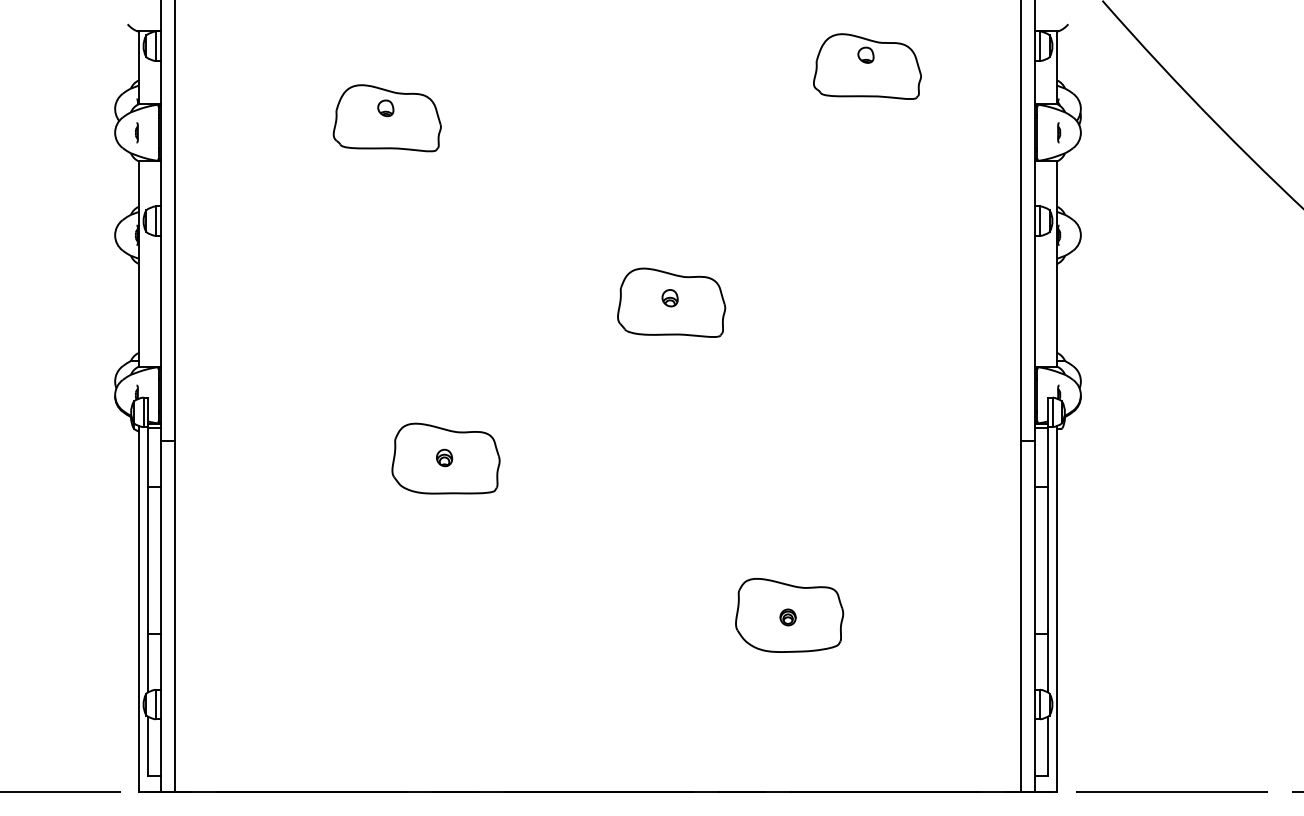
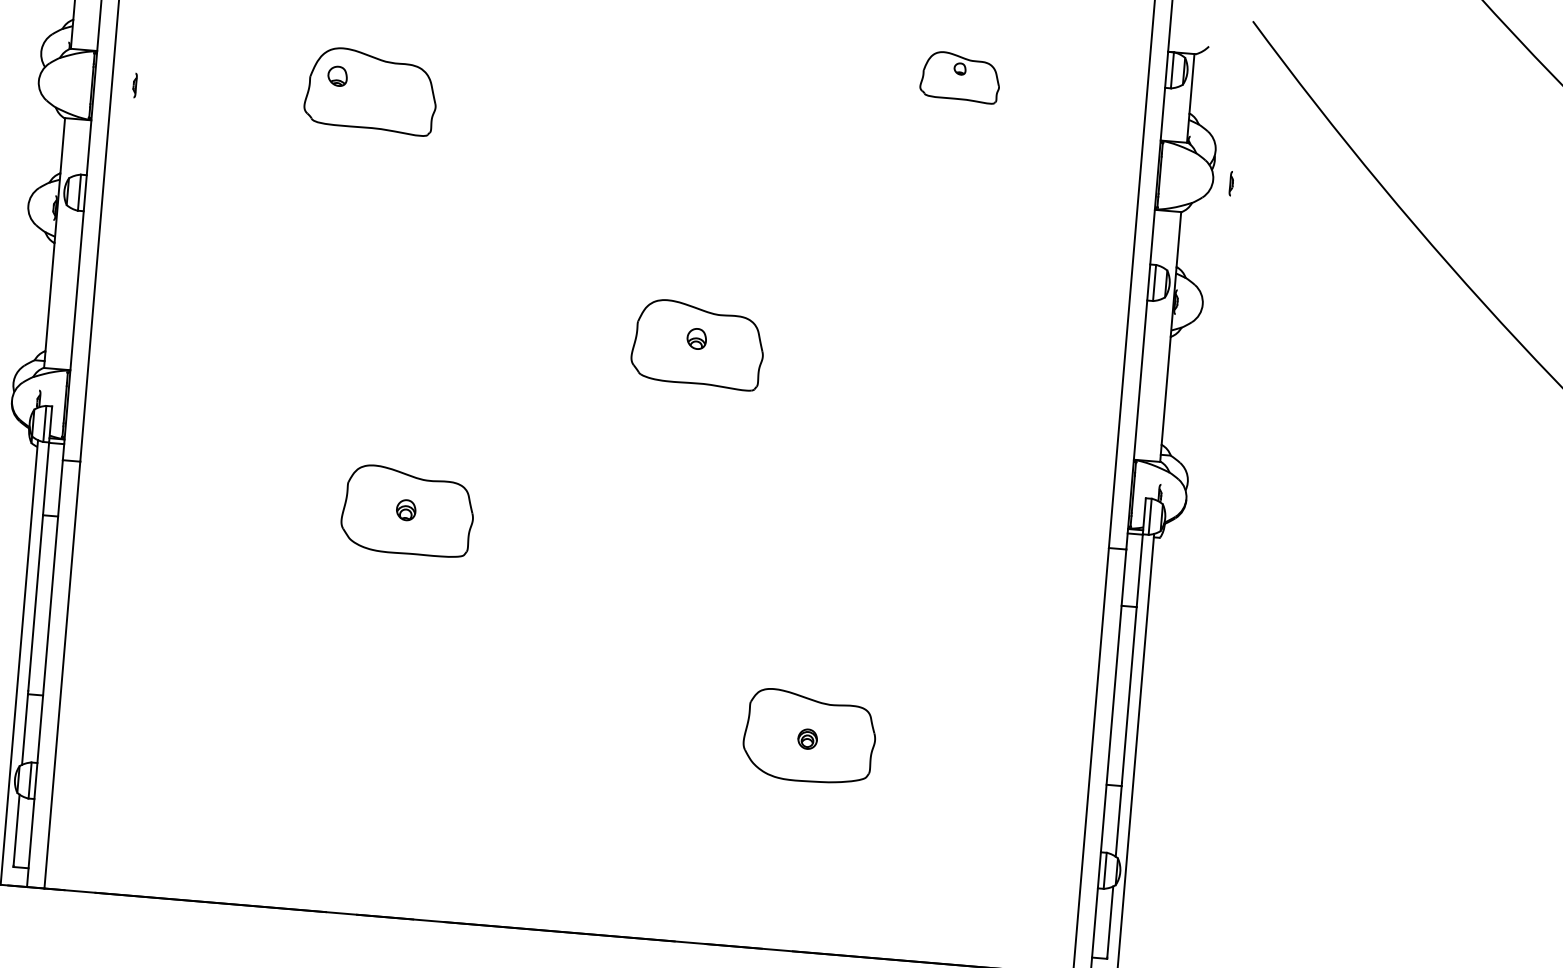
part: (867, 66) -> (960, 77), size x0.6
part: (385, 108) -> (337, 76), moved
line: (136, 132) -> (134, 85), moved
line: (1059, 132) -> (1232, 183), moved

